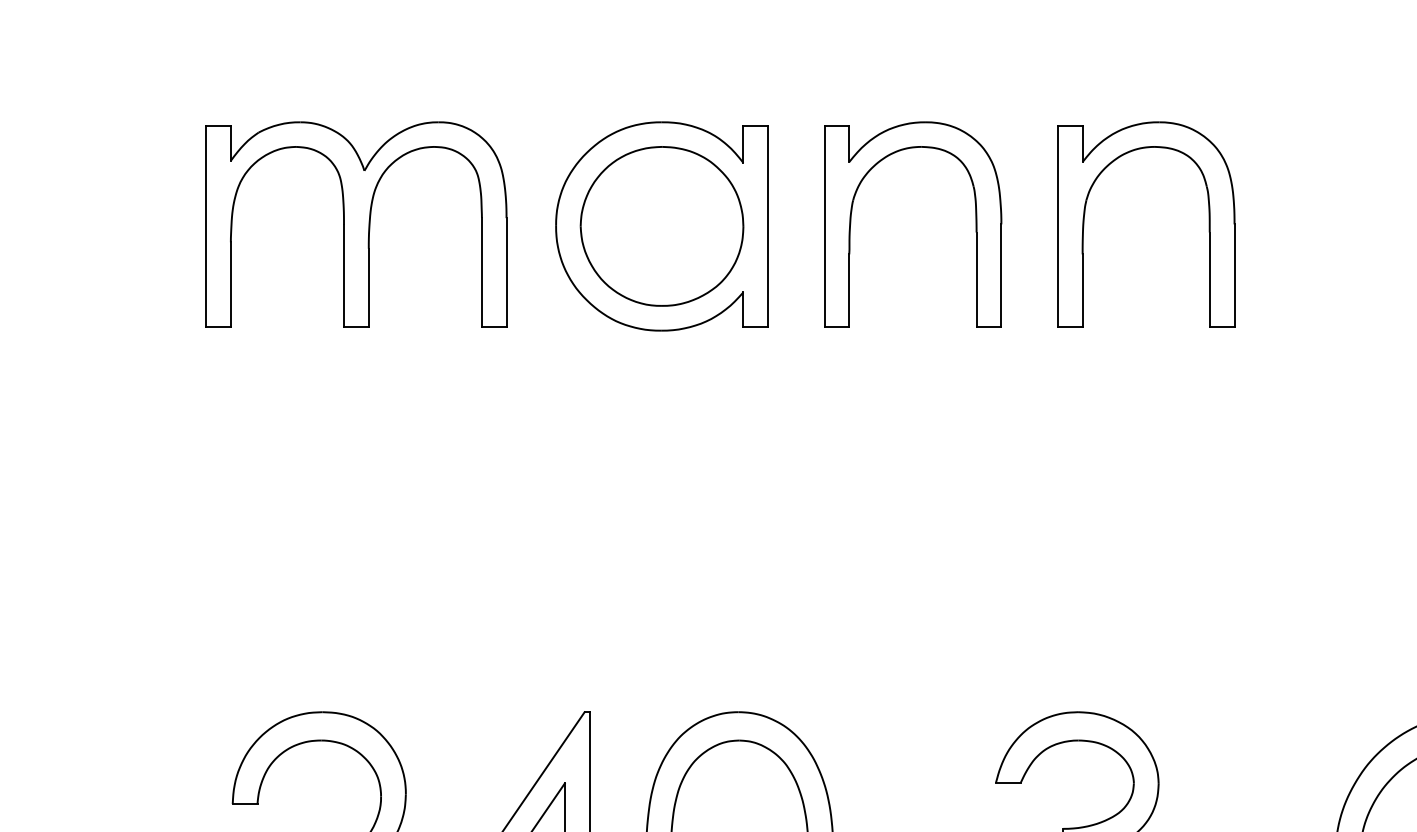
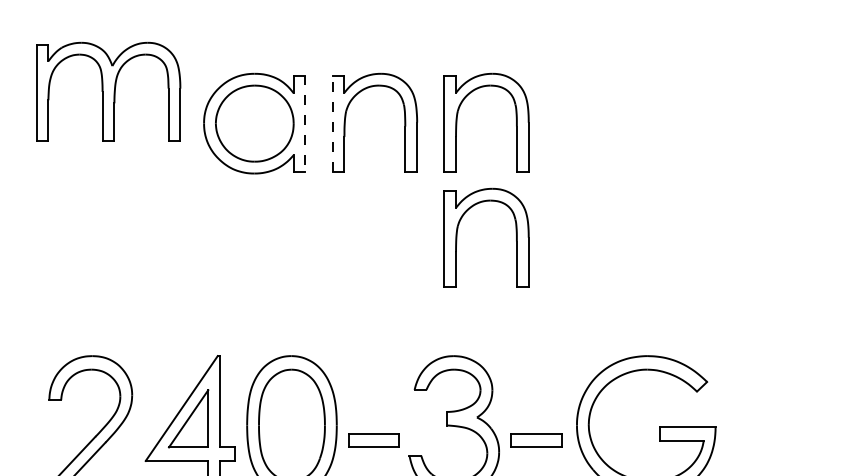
part: (356, 224) -> (108, 91), moved
line: (824, 226) -> (332, 123), solid -> dashed
line: (768, 228) -> (305, 124), solid -> dashed
part: (1085, 464) -> (457, 237), added

